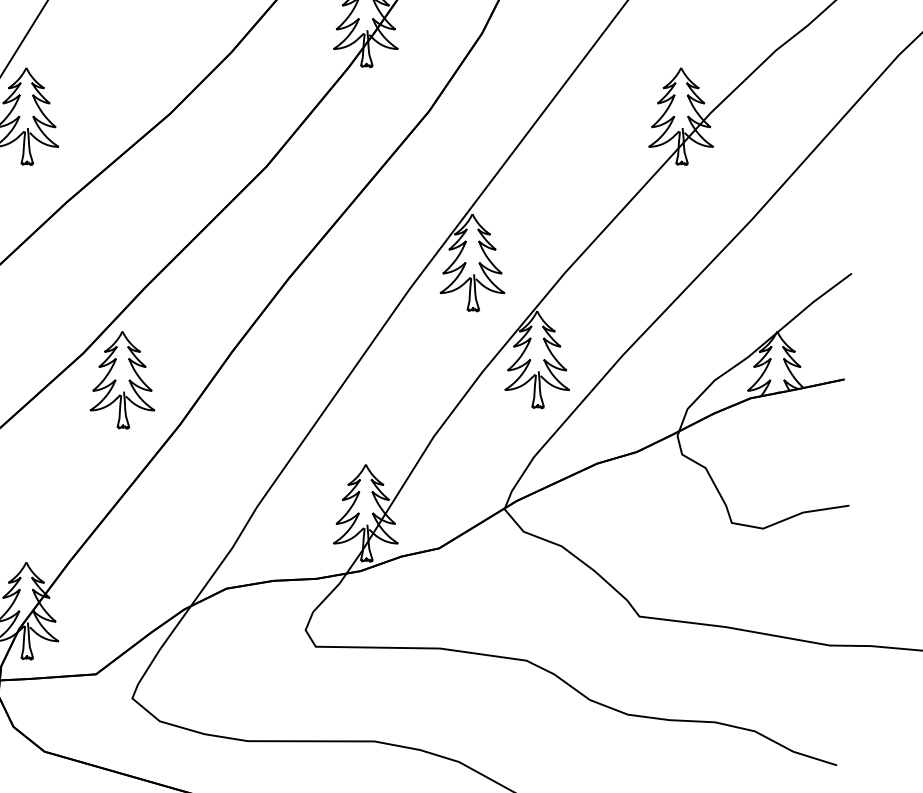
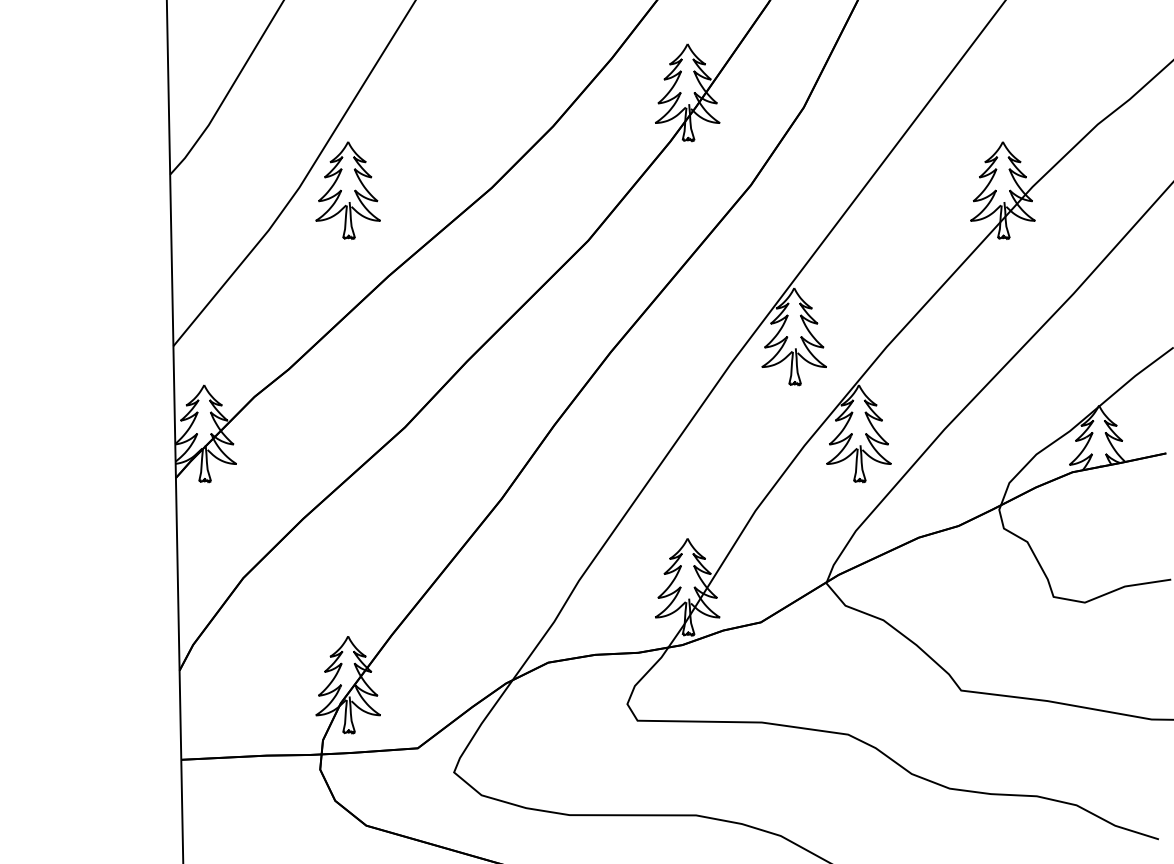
part: (121, 380) -> (443, 454), removed

